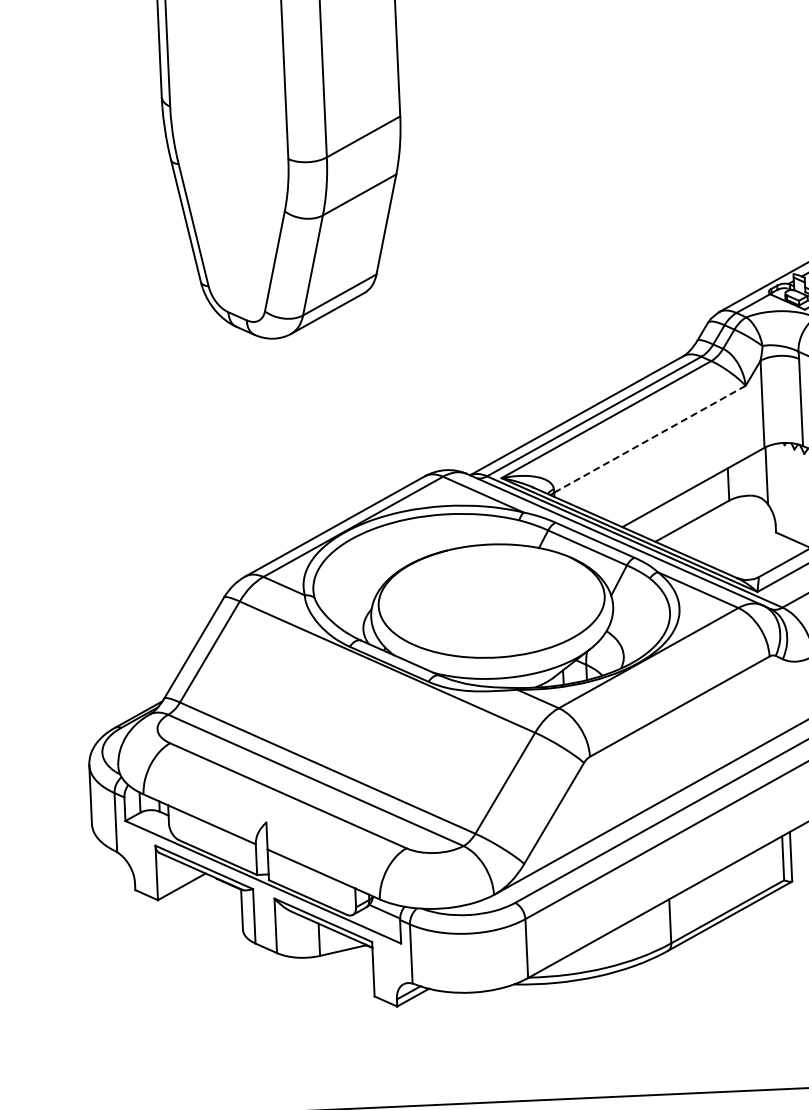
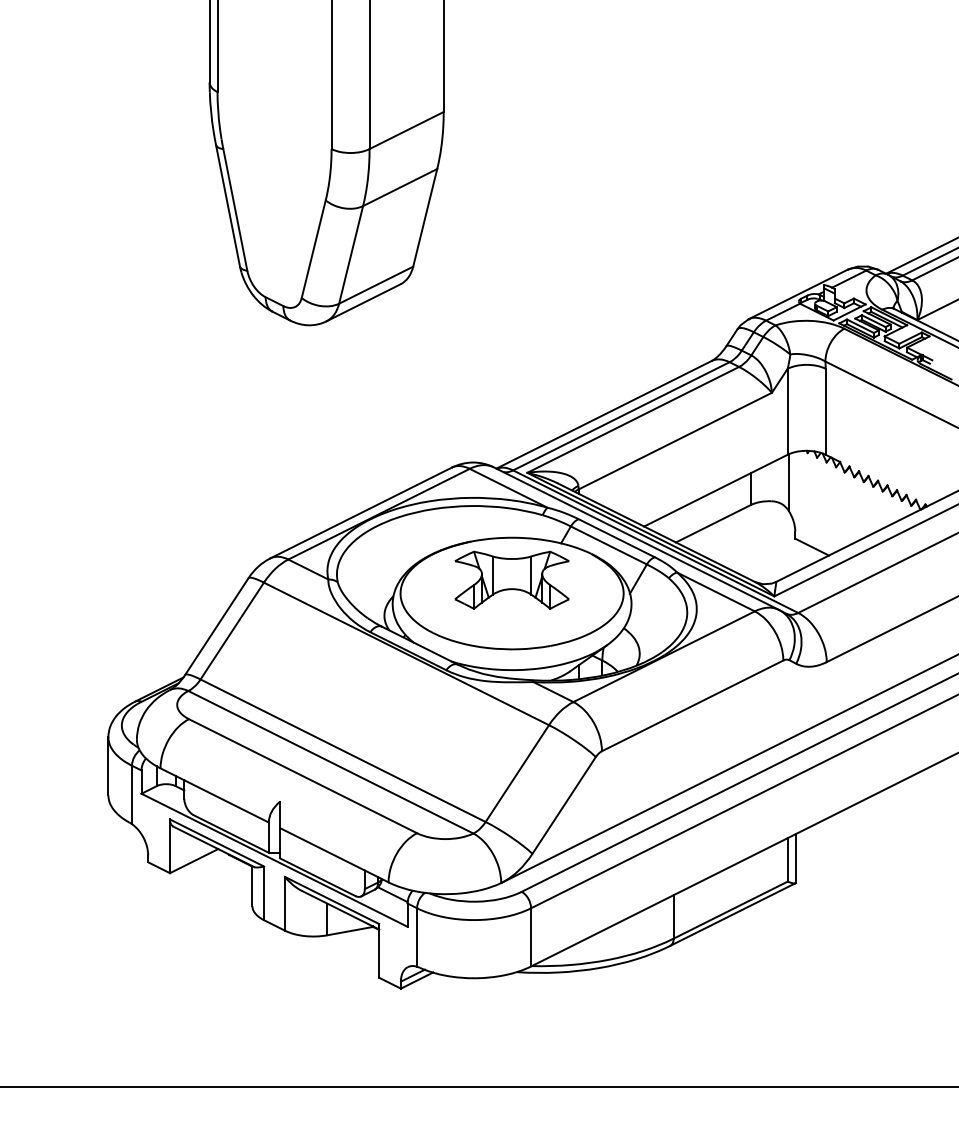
line: (649, 439) -> (674, 441), dashed -> solid
part: (490, 586) -> (511, 579), added

